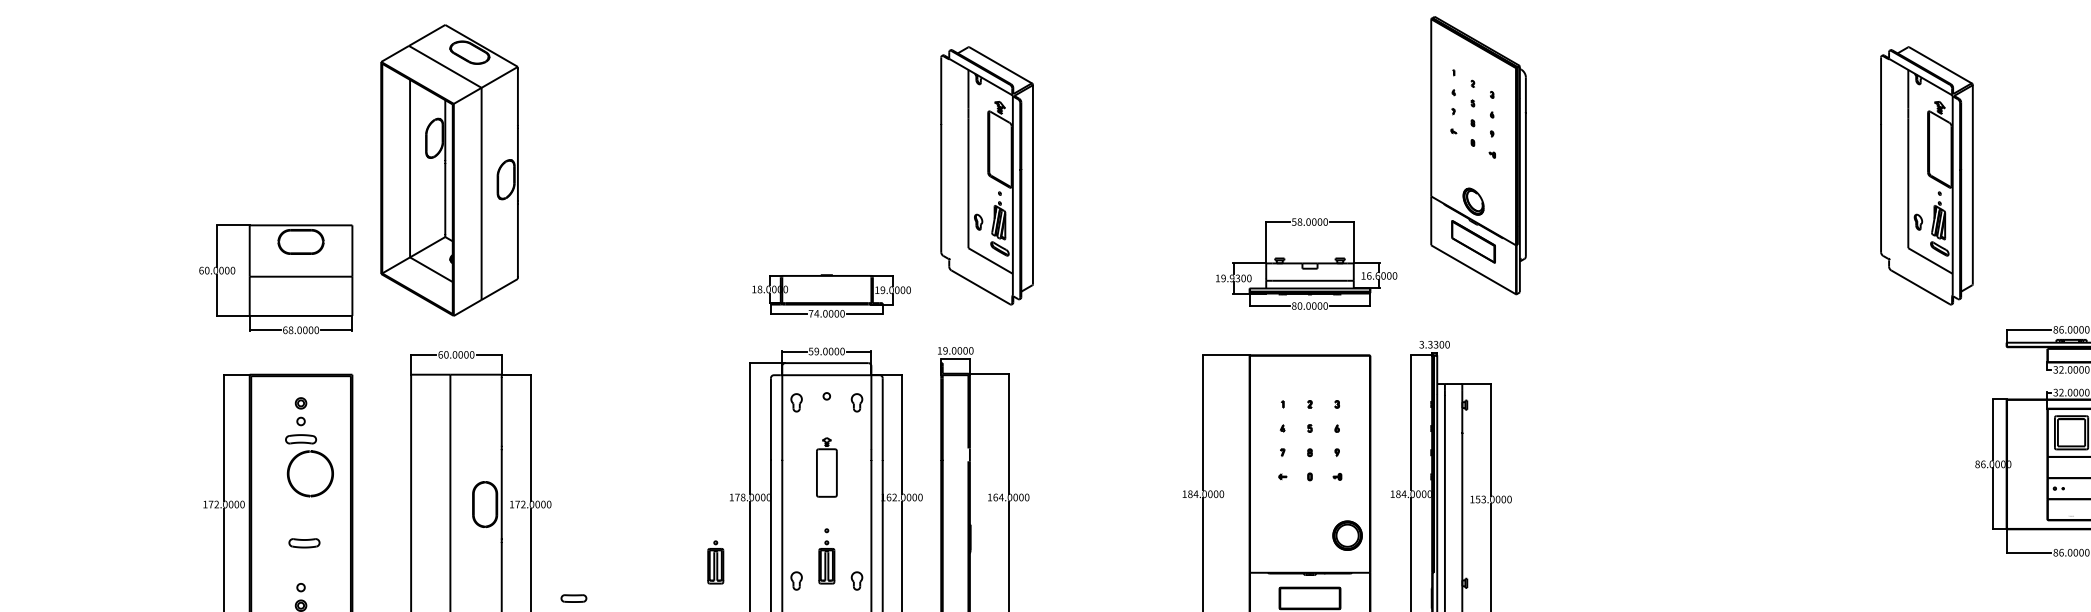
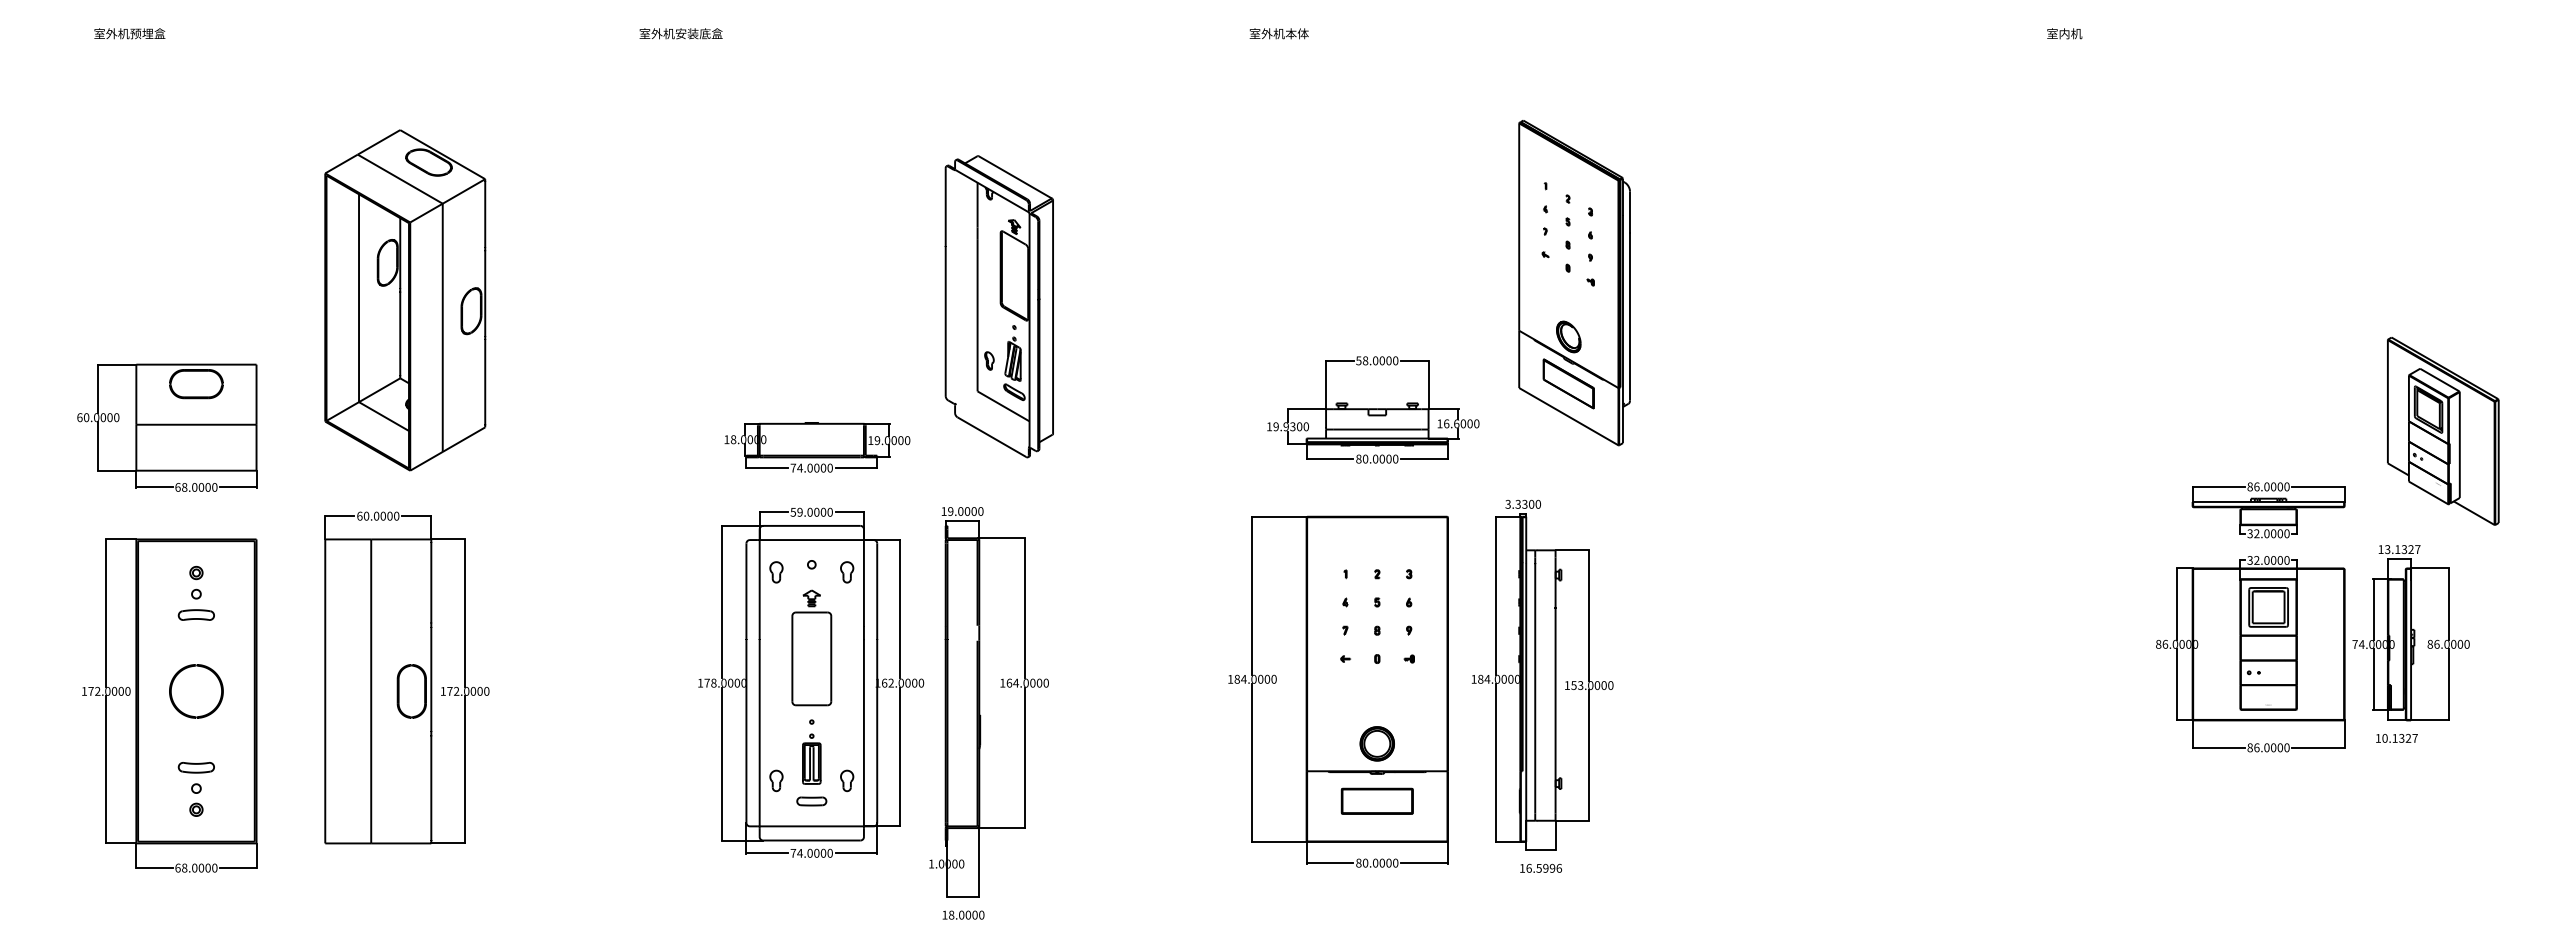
part: (449, 170) -> (405, 300), moved
part: (1926, 175) -> (2098, 306), removed
part: (826, 467) -> (811, 647), size x1.67
part: (310, 473) -> (196, 691), moved
part: (1346, 535) -> (1376, 743), moved
part: (303, 543) -> (195, 767), moved
part: (715, 561) -> (681, 758), removed
part: (573, 598) -> (811, 801), moved

